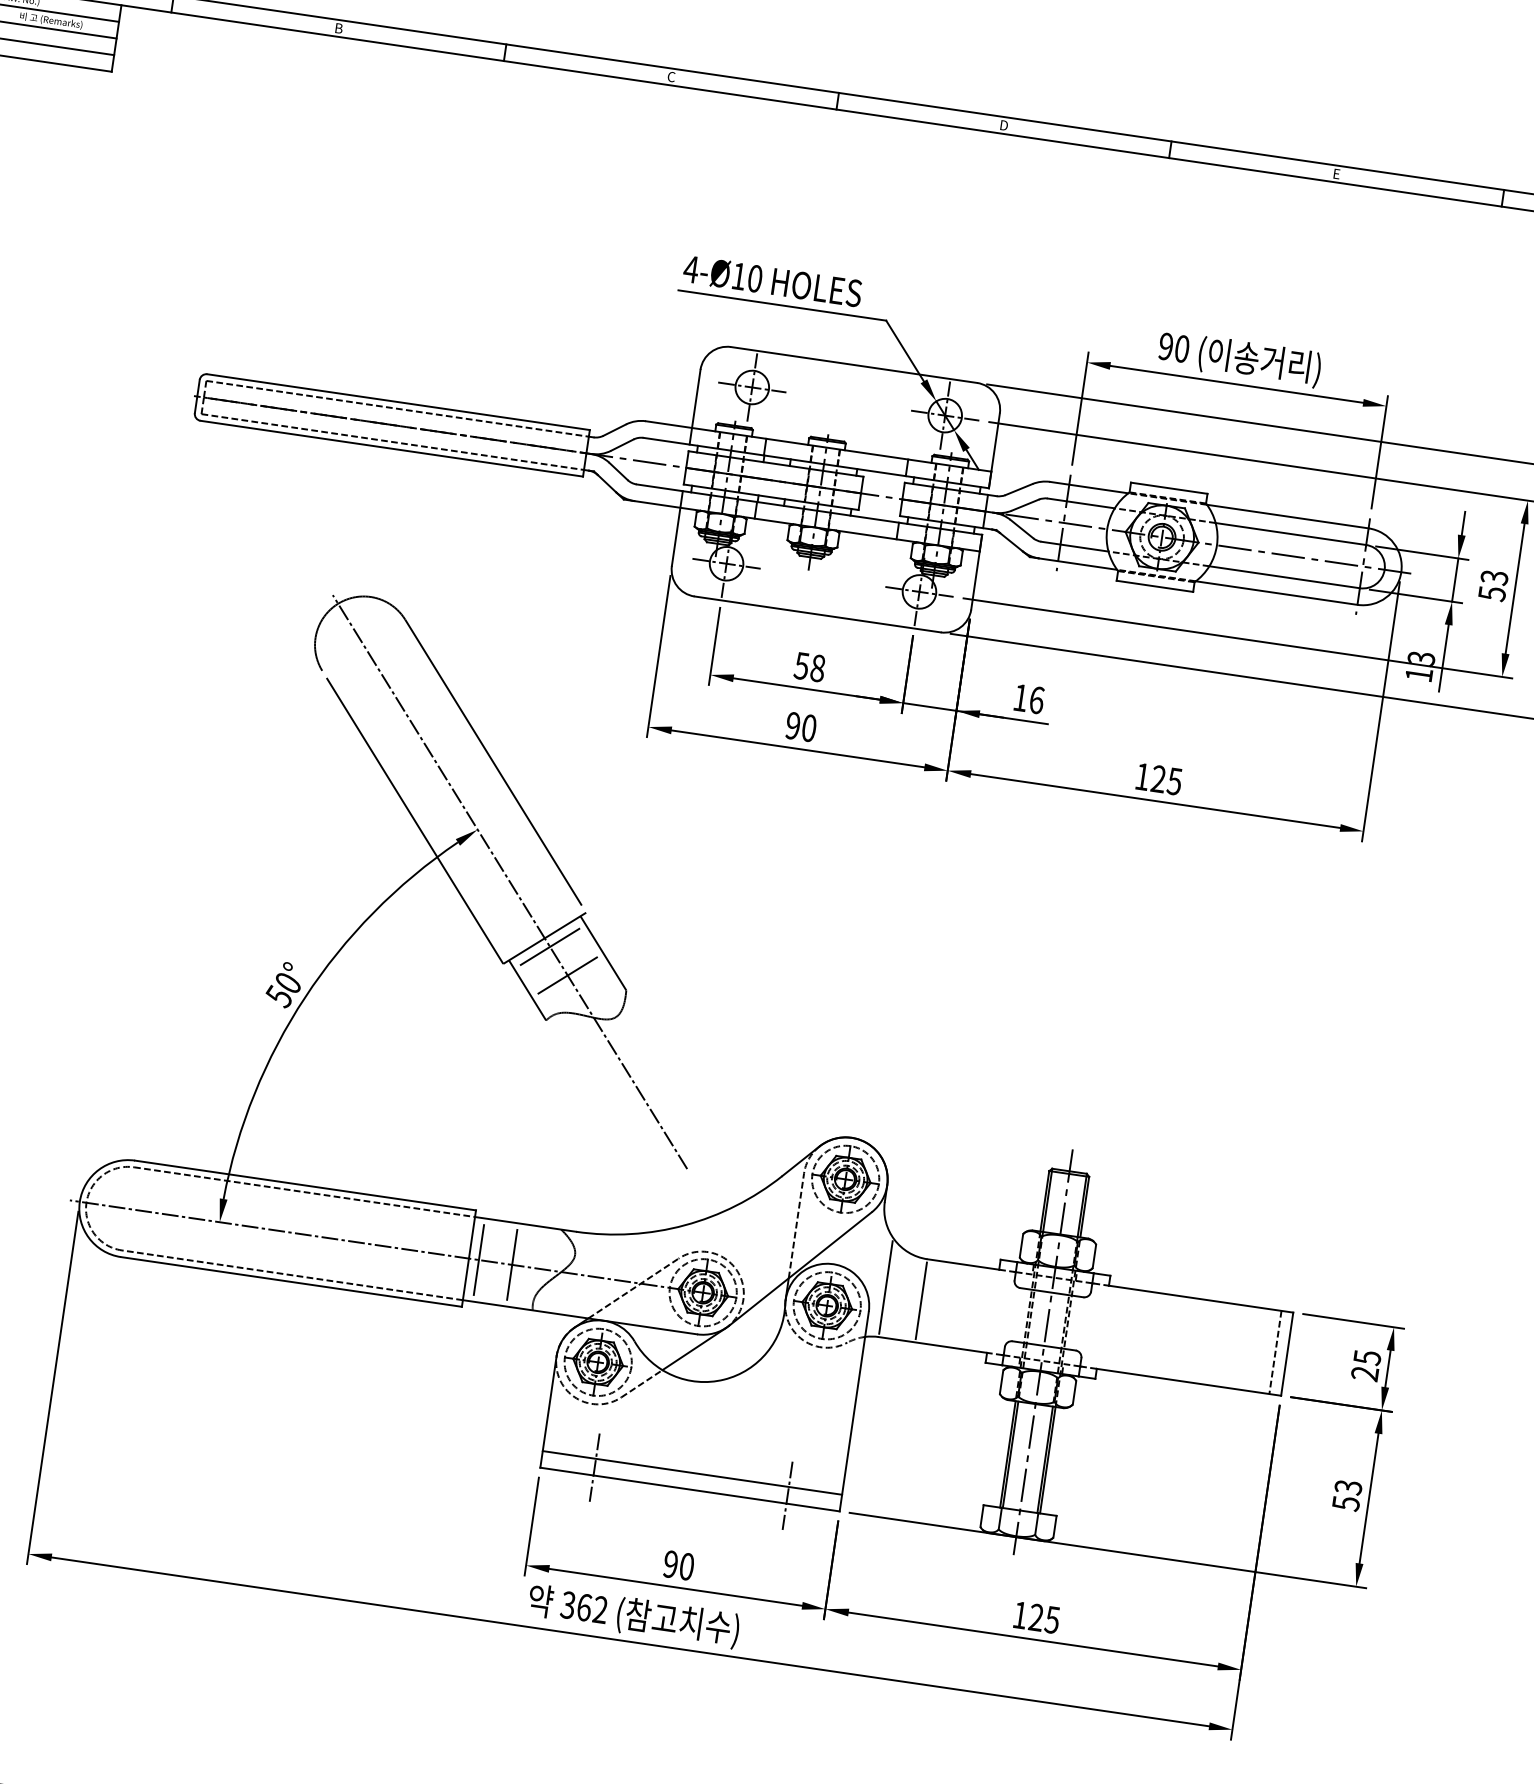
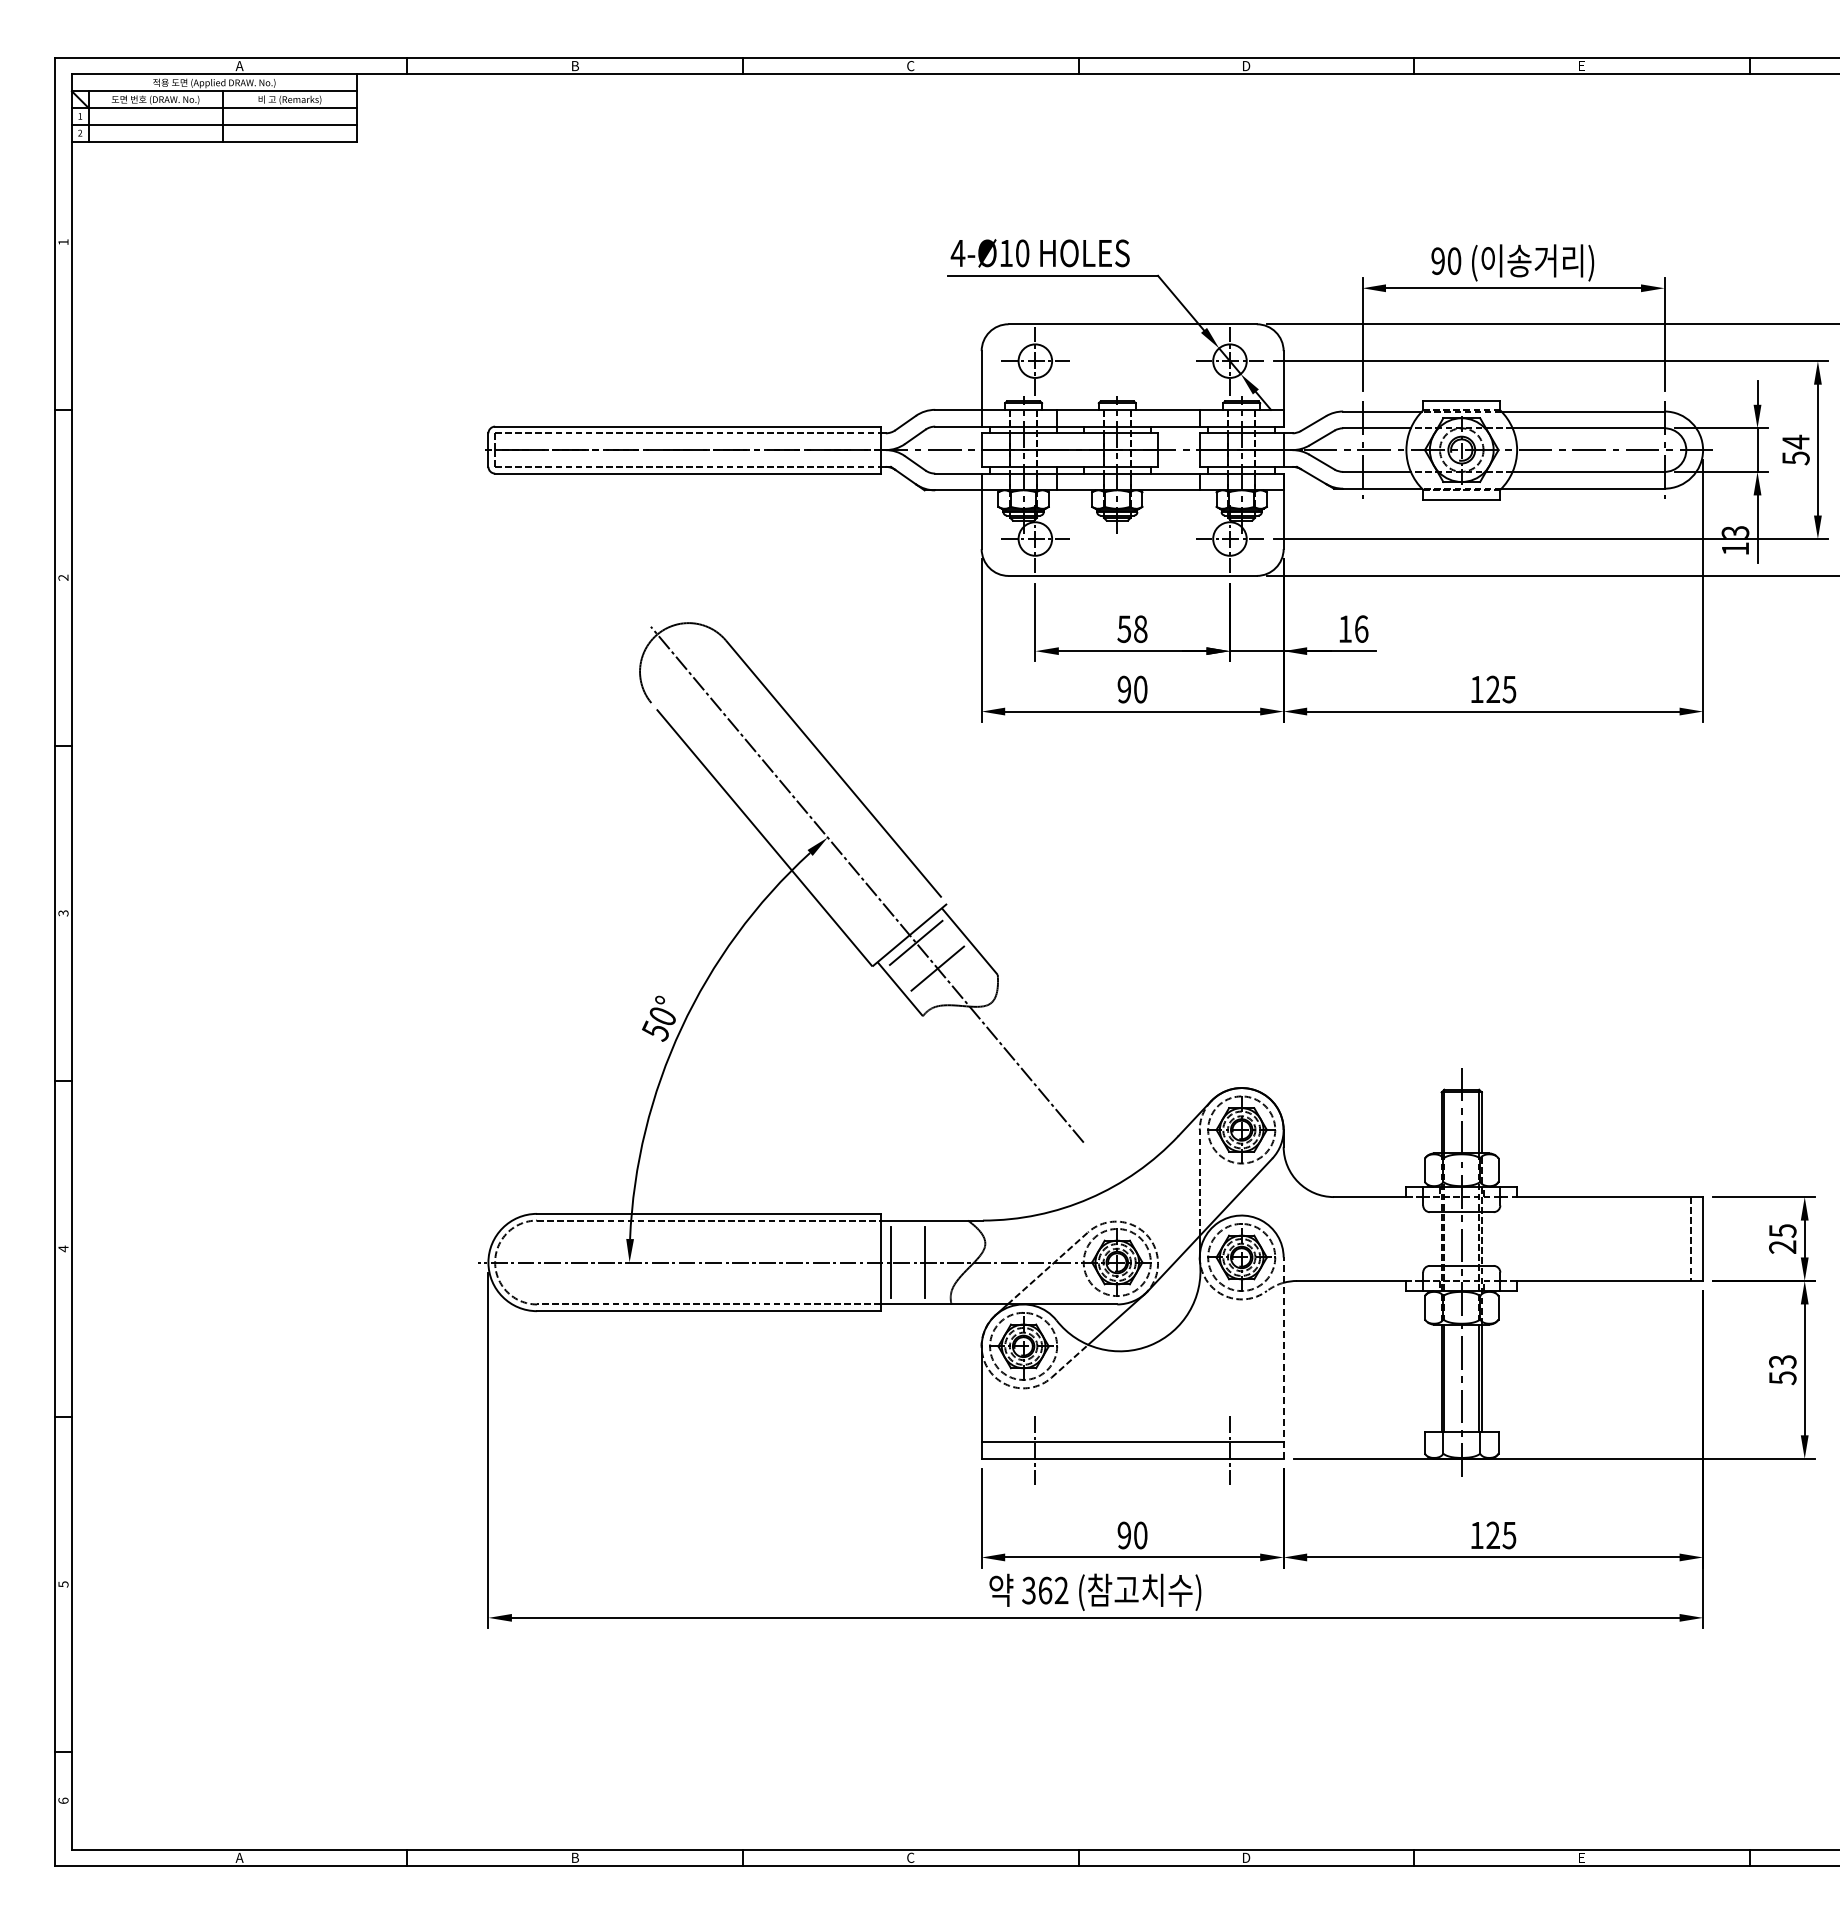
text: (1494, 577) -> (1795, 441), 53 -> 54
line: (886, 1287) -> (1297, 1230), removed
line: (920, 1300) -> (1333, 1238), removed
line: (854, 1411) -> (1283, 1358), solid -> dashed

